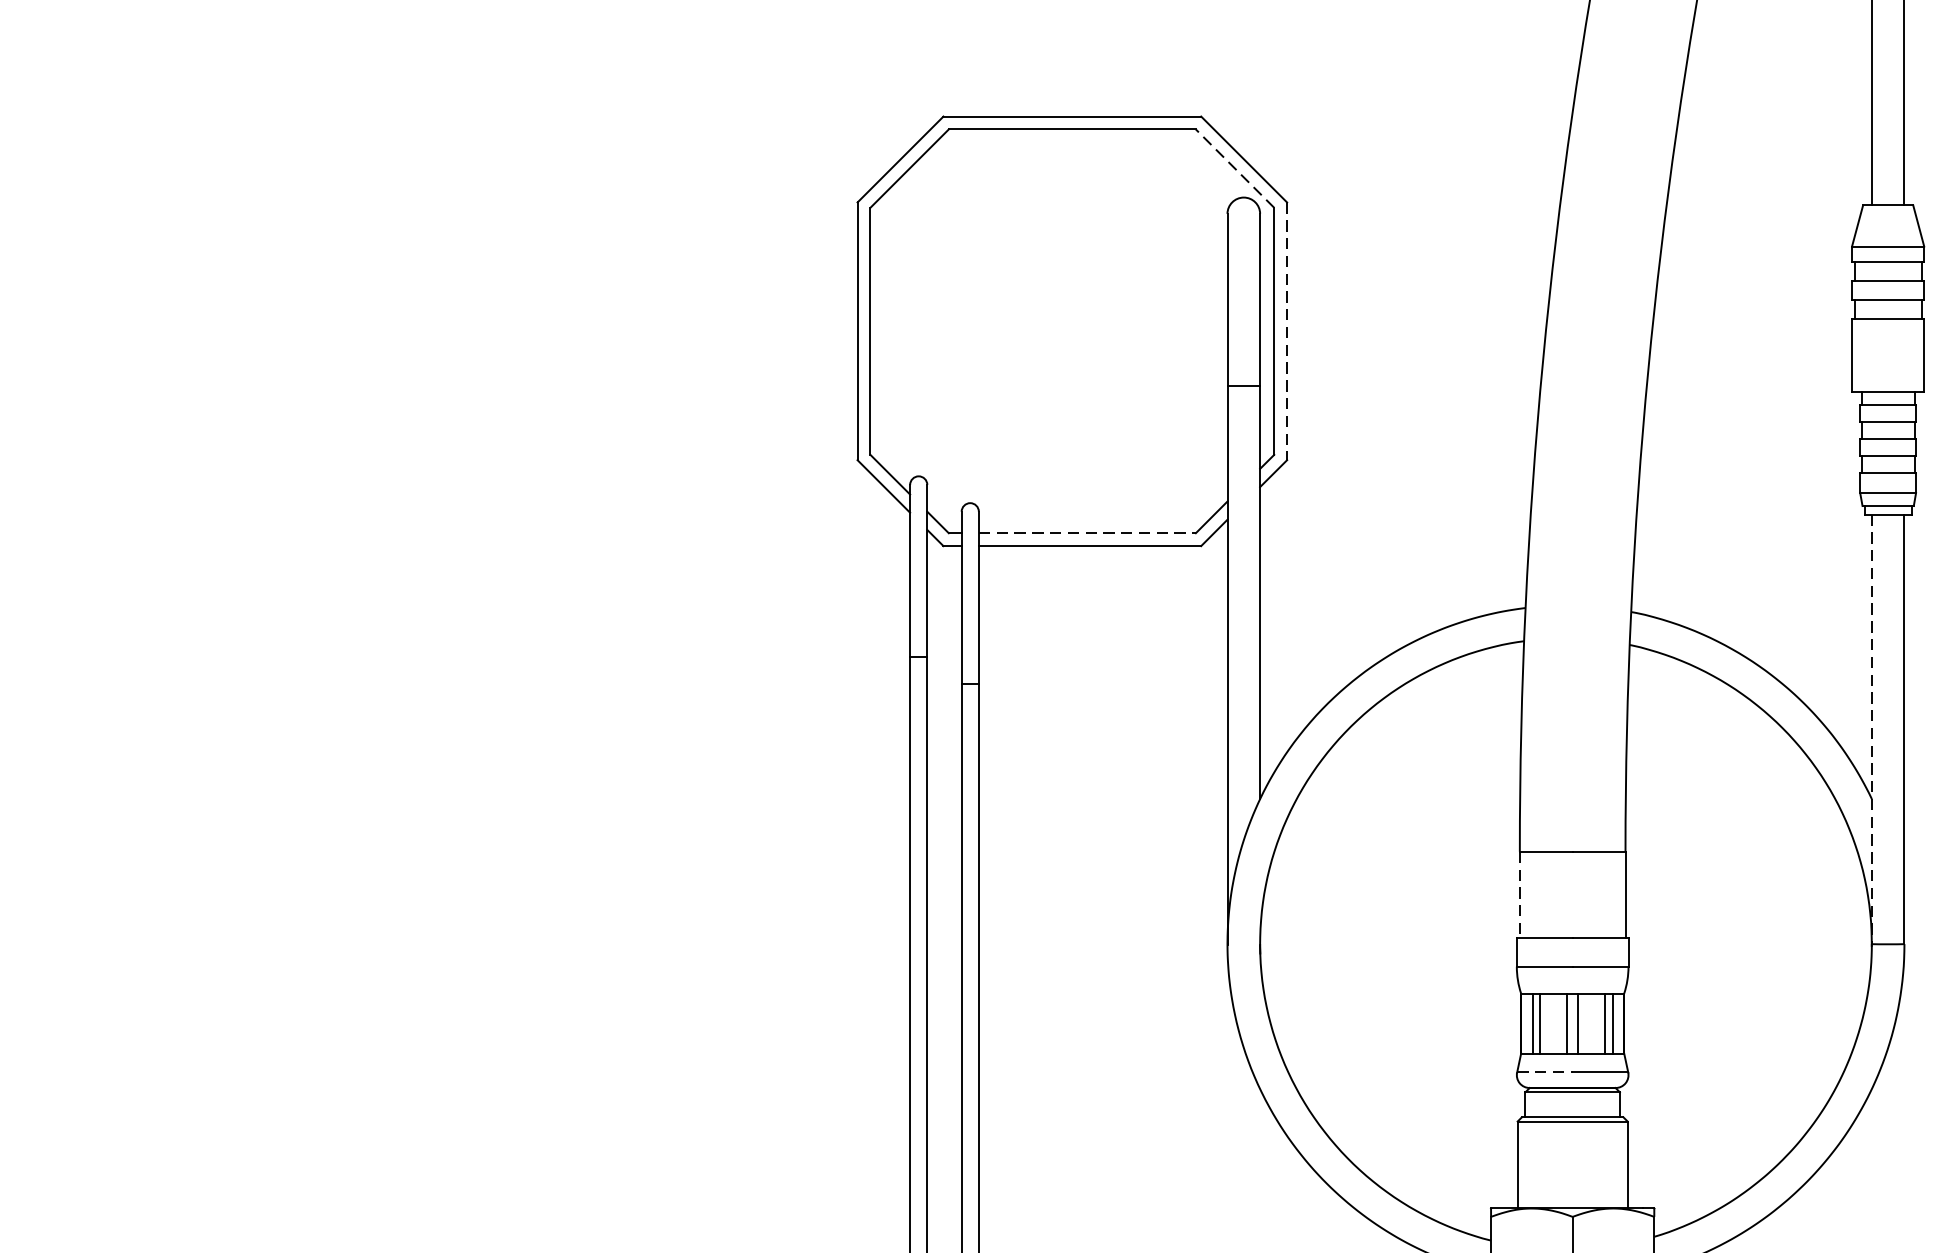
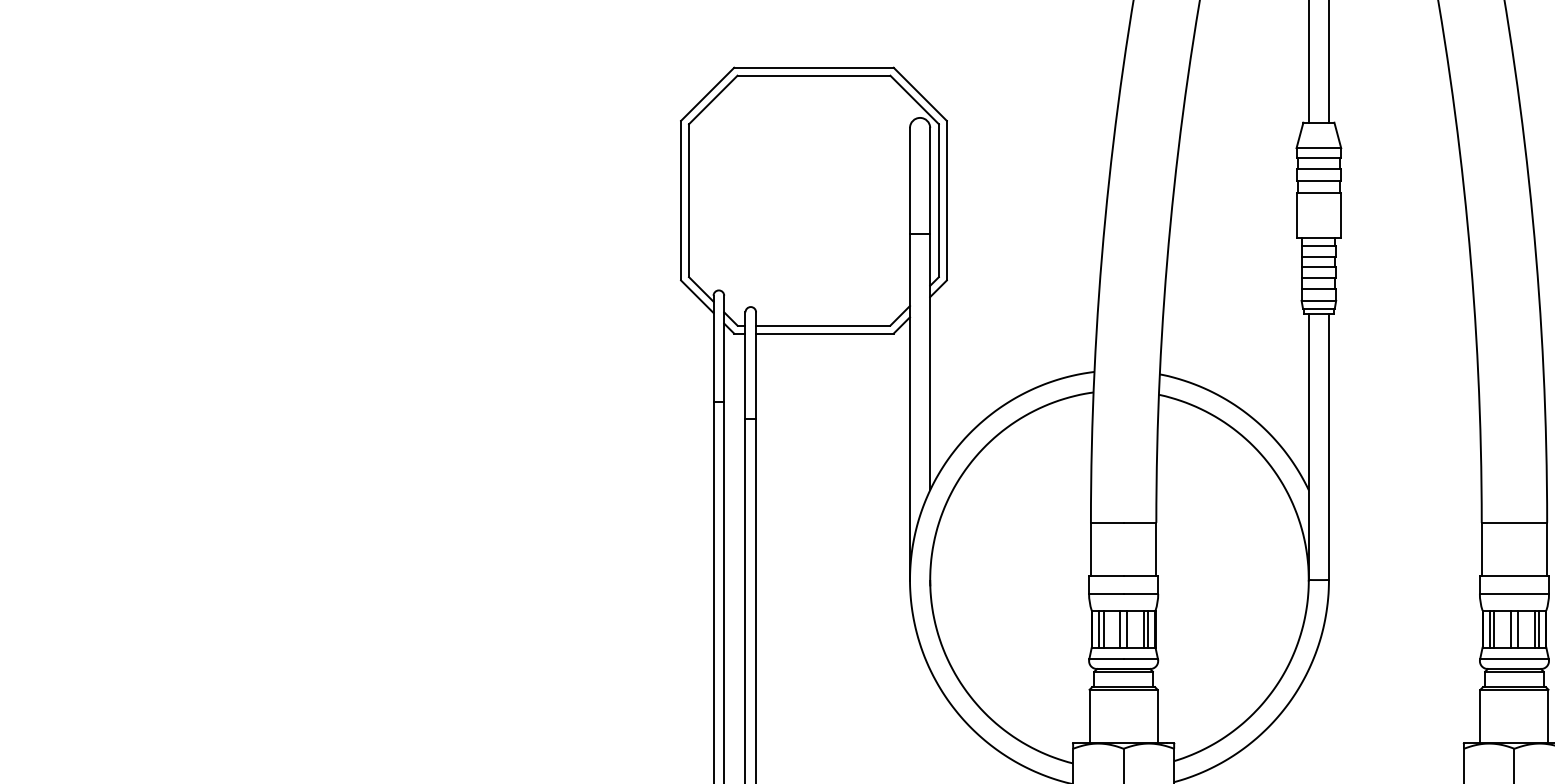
line: (1234, 167) -> (914, 99), dashed -> solid
line: (1286, 331) -> (946, 200), dashed -> solid
line: (1087, 532) -> (823, 325), dashed -> solid
line: (1871, 730) -> (1308, 447), dashed -> solid
line: (1519, 894) -> (1090, 549), dashed -> solid
line: (1544, 1072) -> (1106, 659), dashed -> solid

